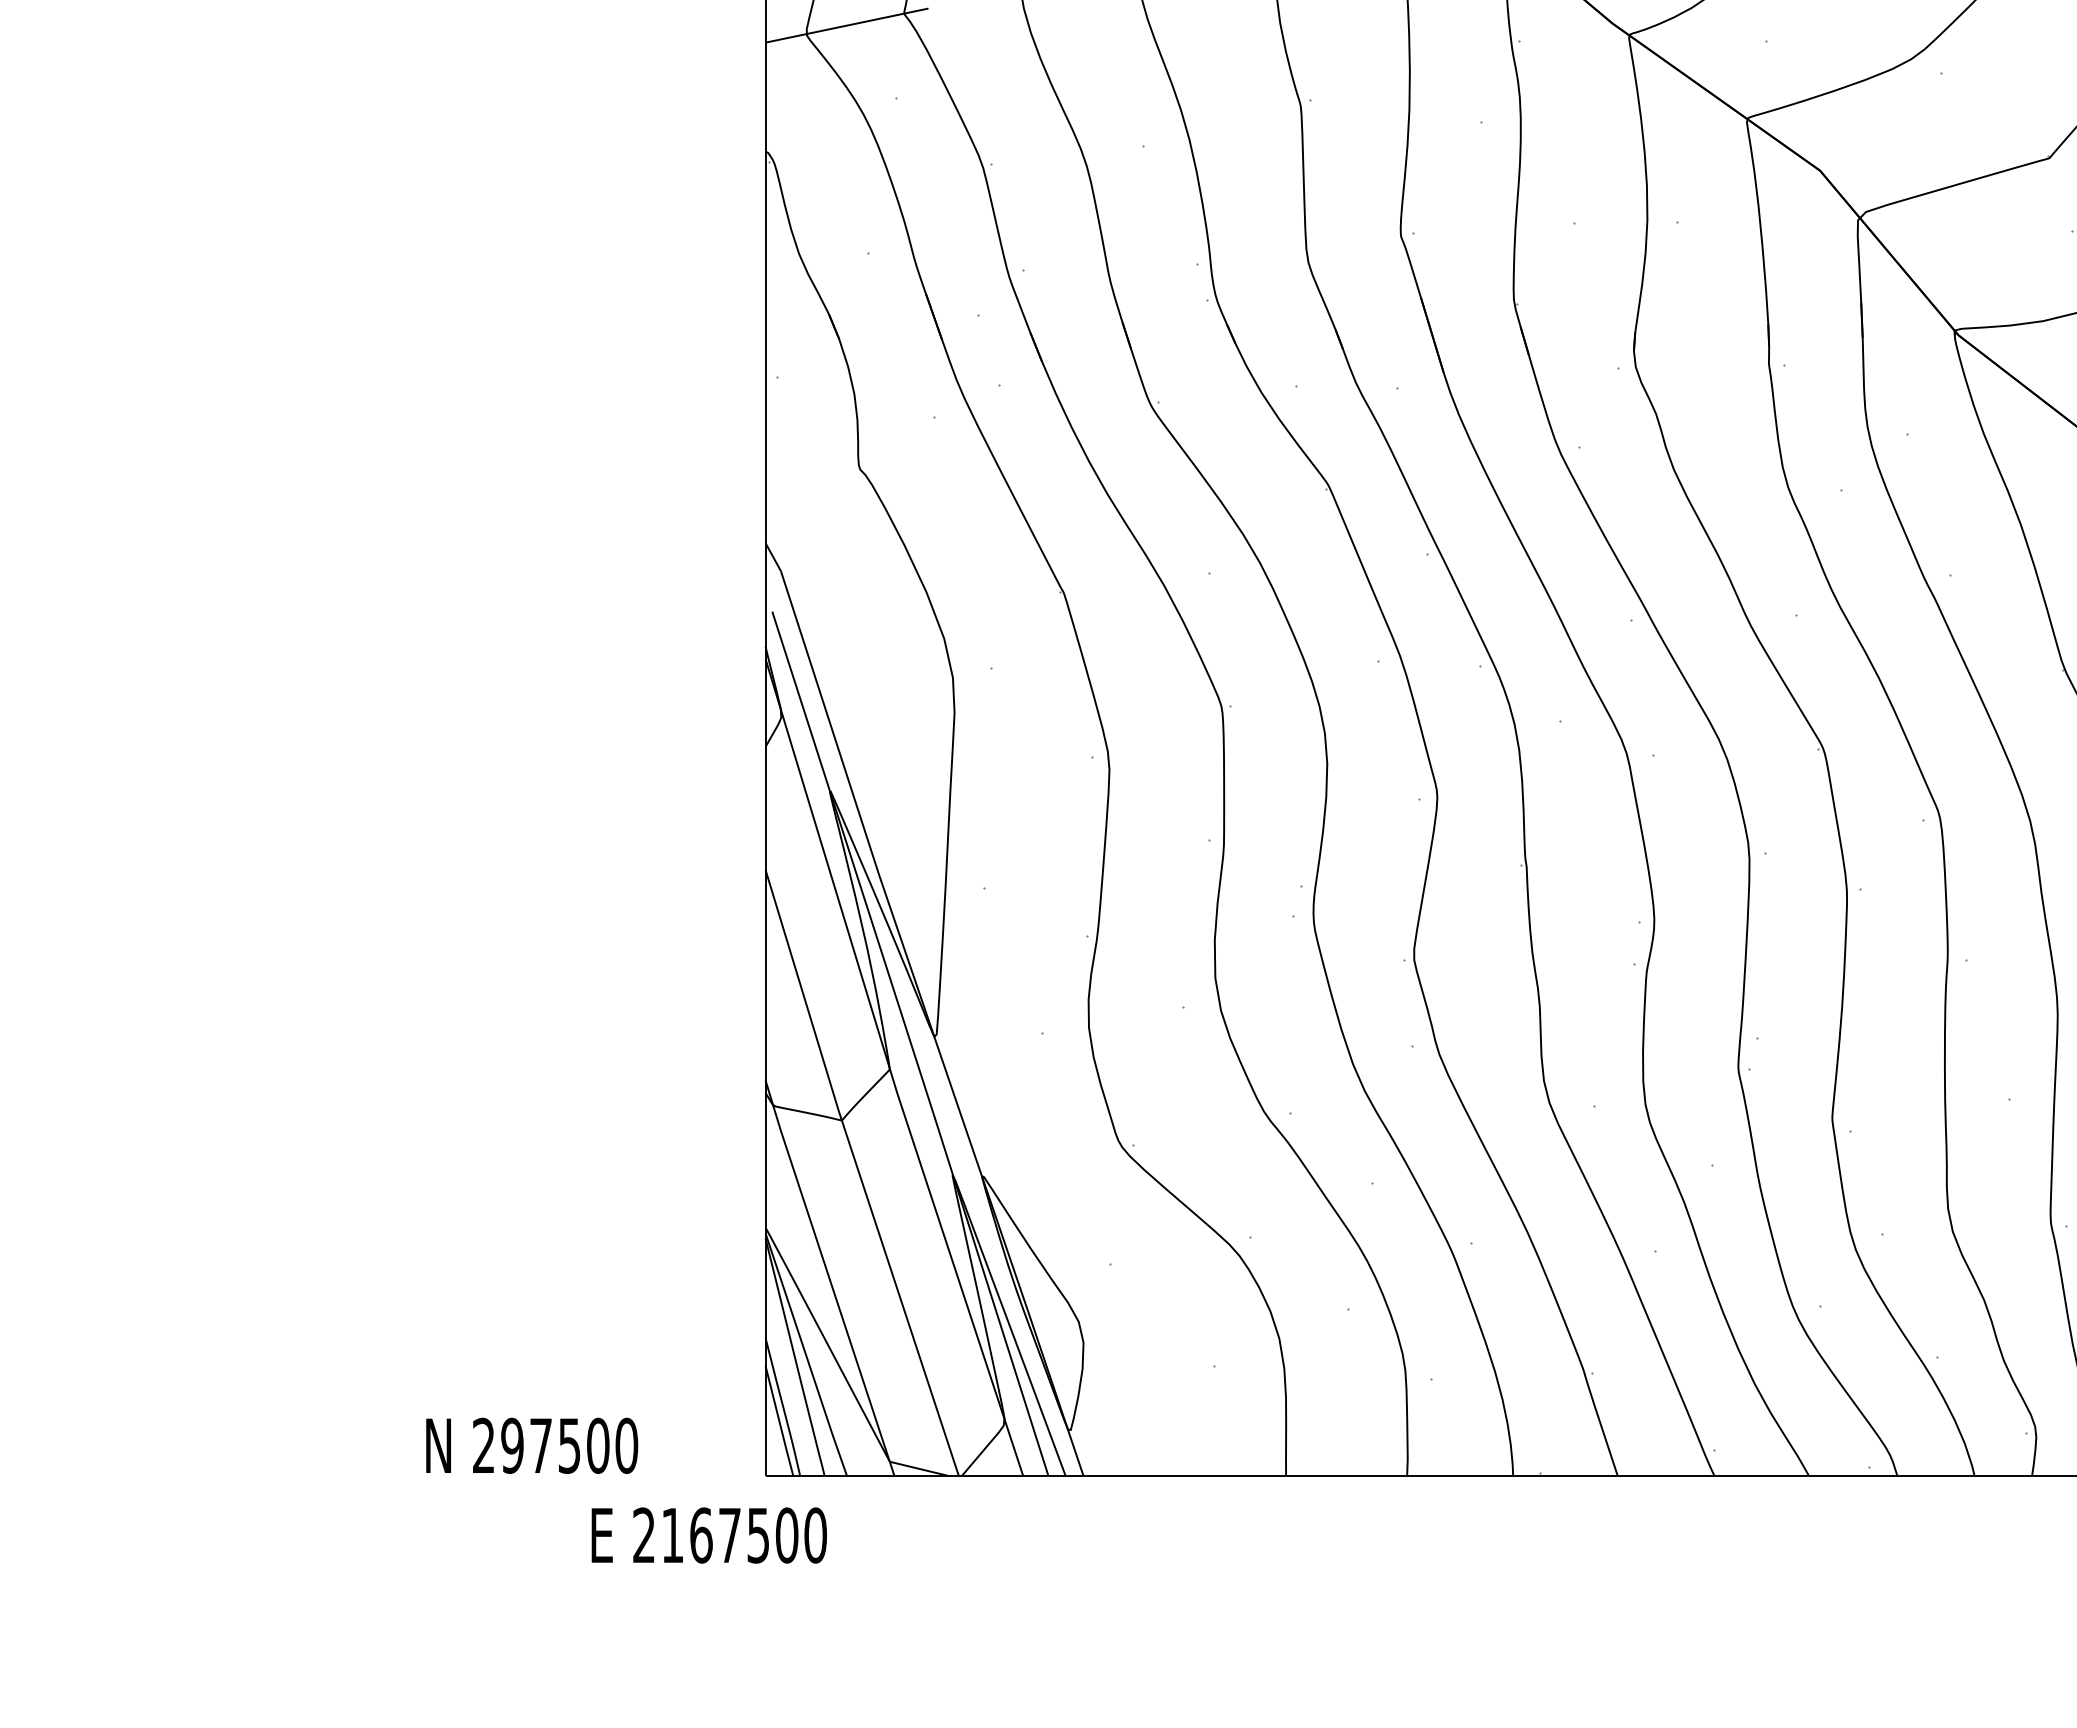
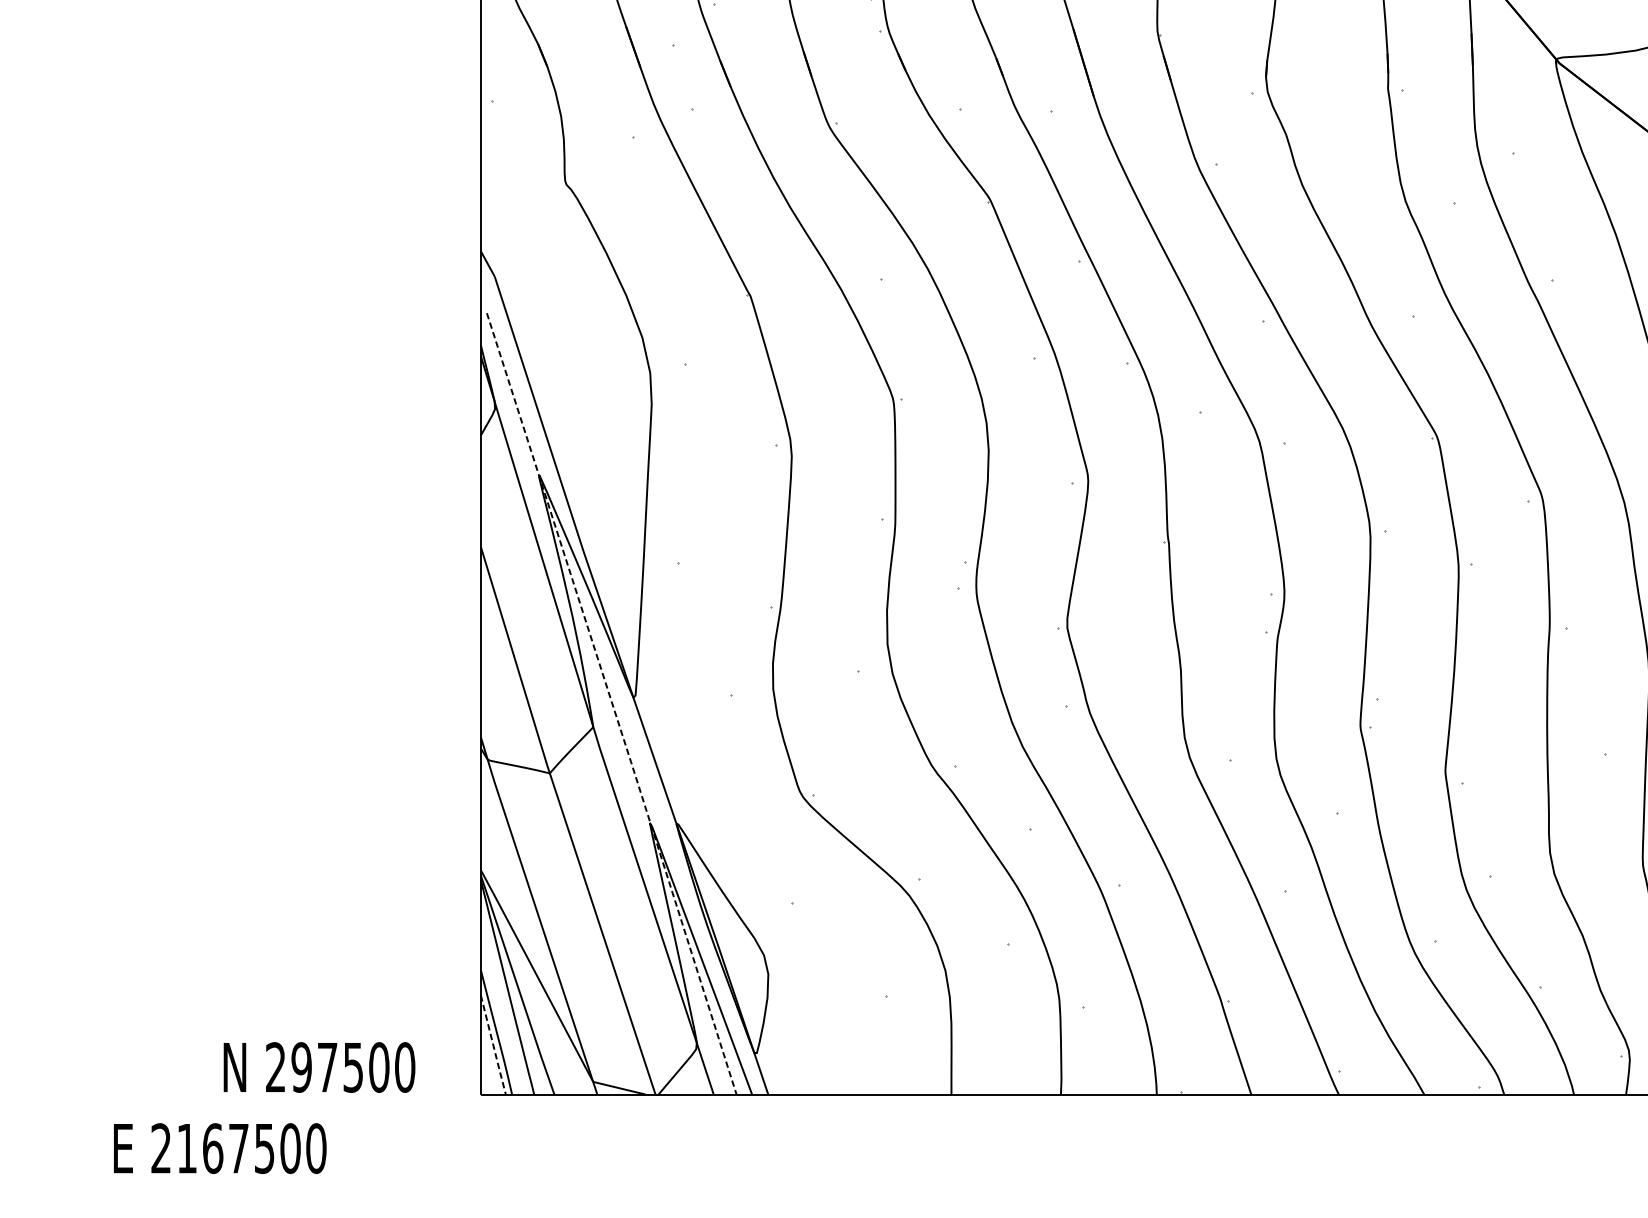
line: (911, 1044) -> (612, 704), solid -> dashed
line: (779, 1421) -> (493, 1045), solid -> dashed
text: (532, 1445) -> (319, 1067), moved
text: (708, 1535) -> (219, 1148), moved

